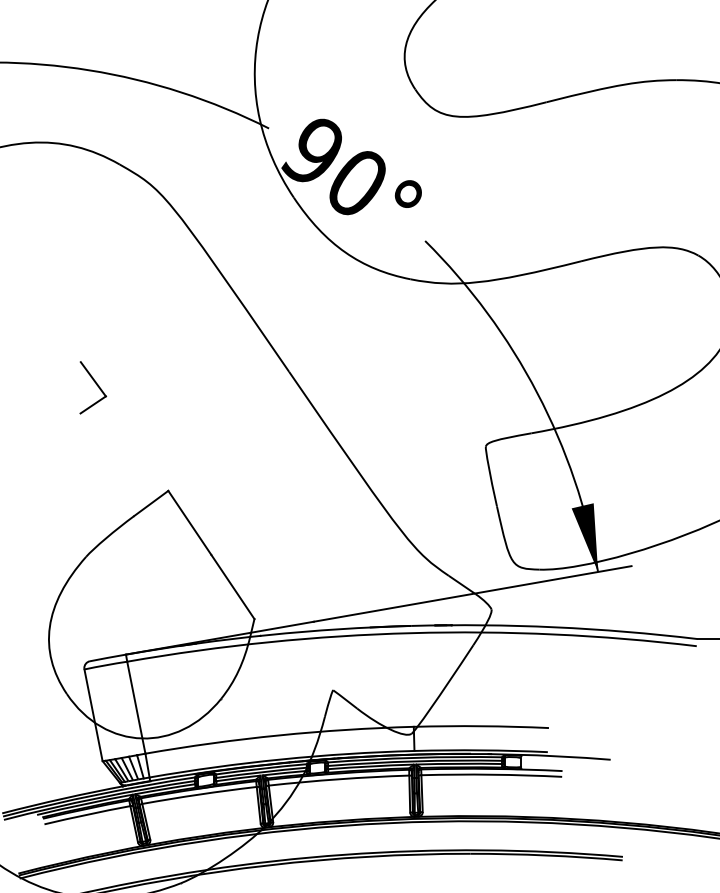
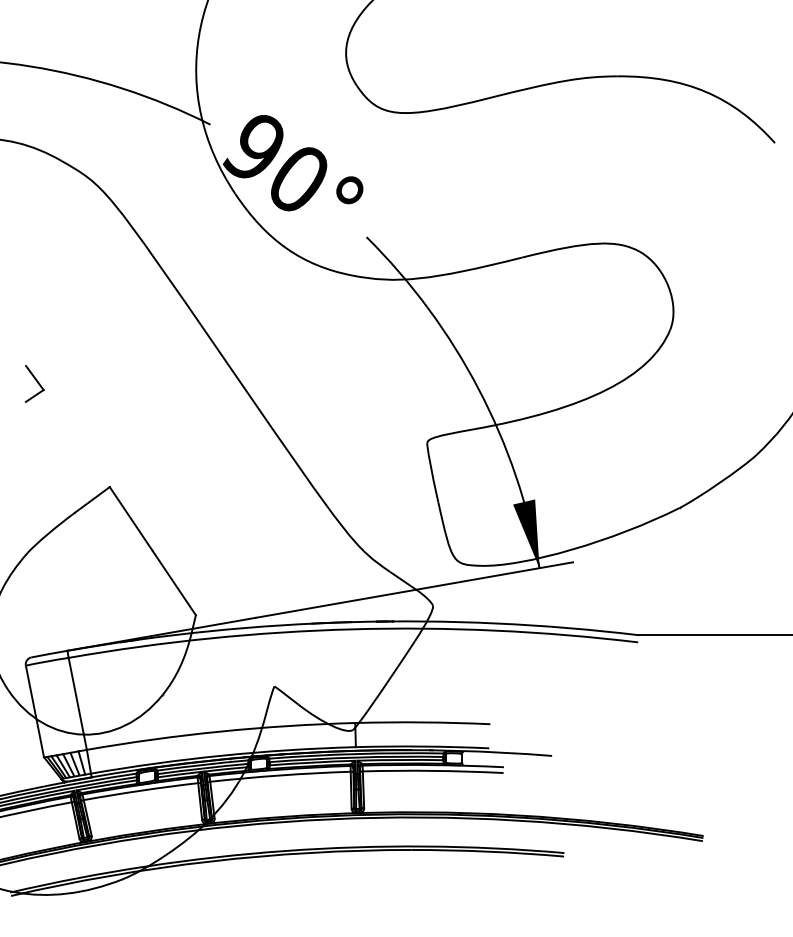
part: (93, 387) -> (34, 383), size x0.7

